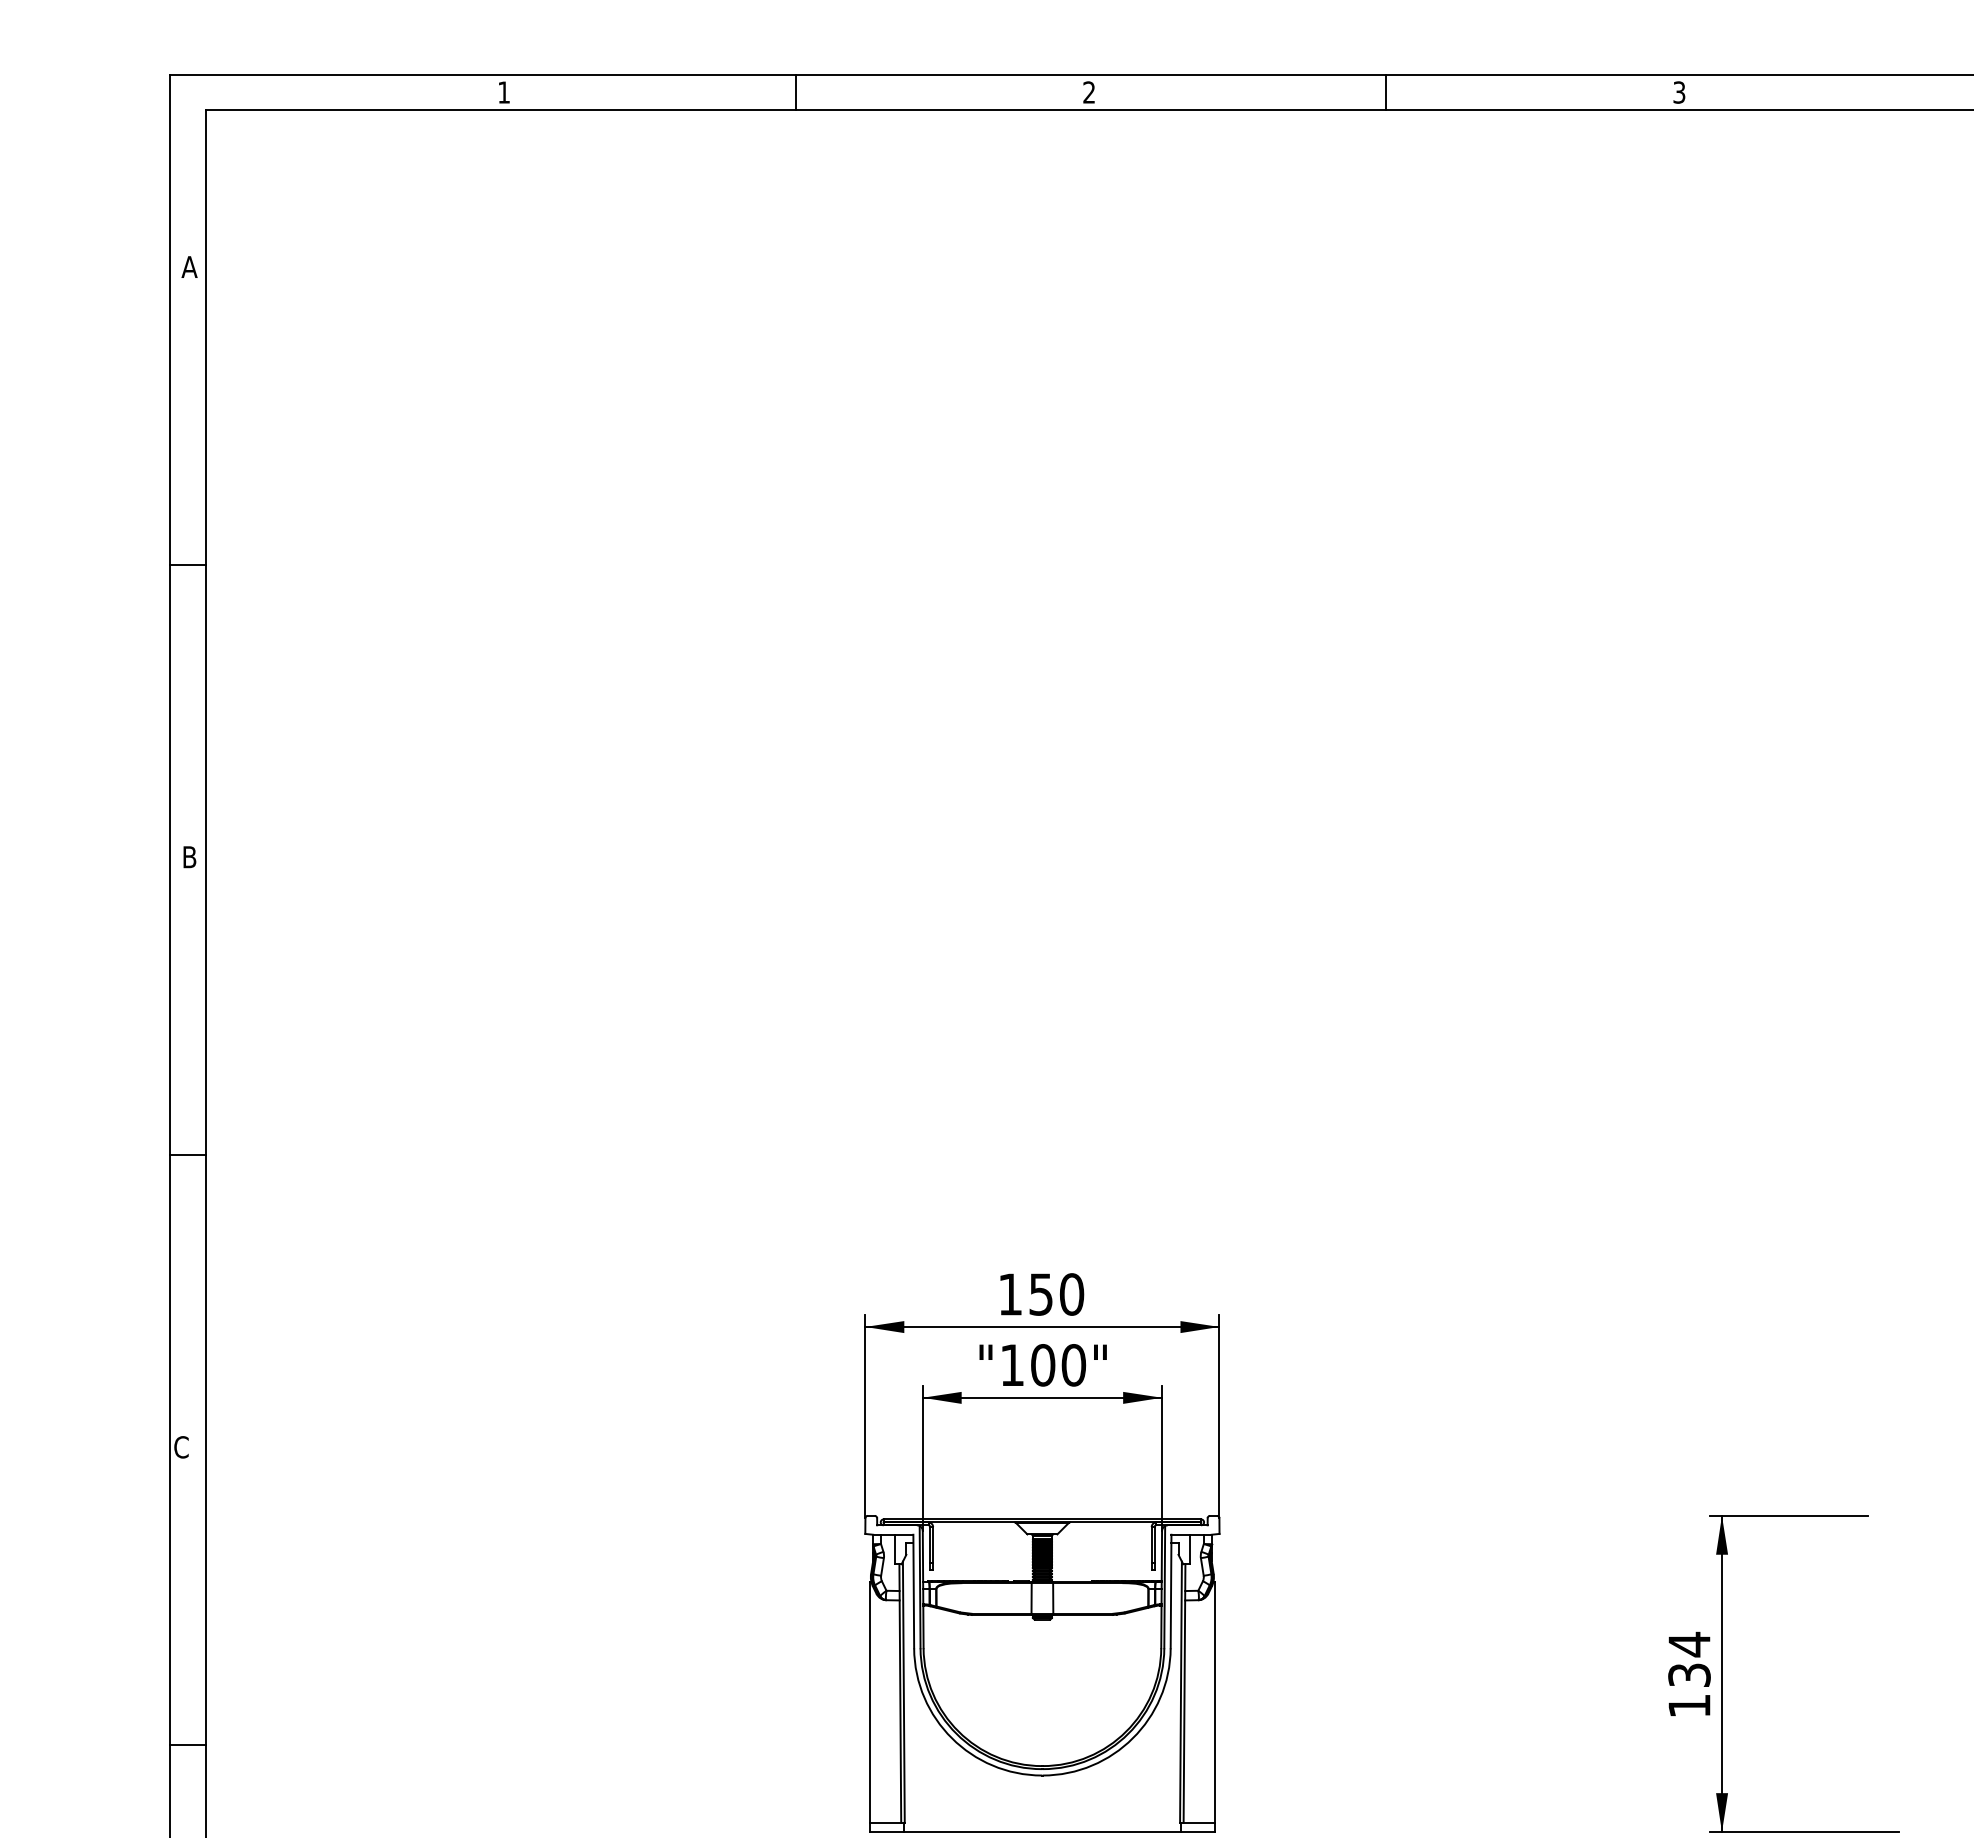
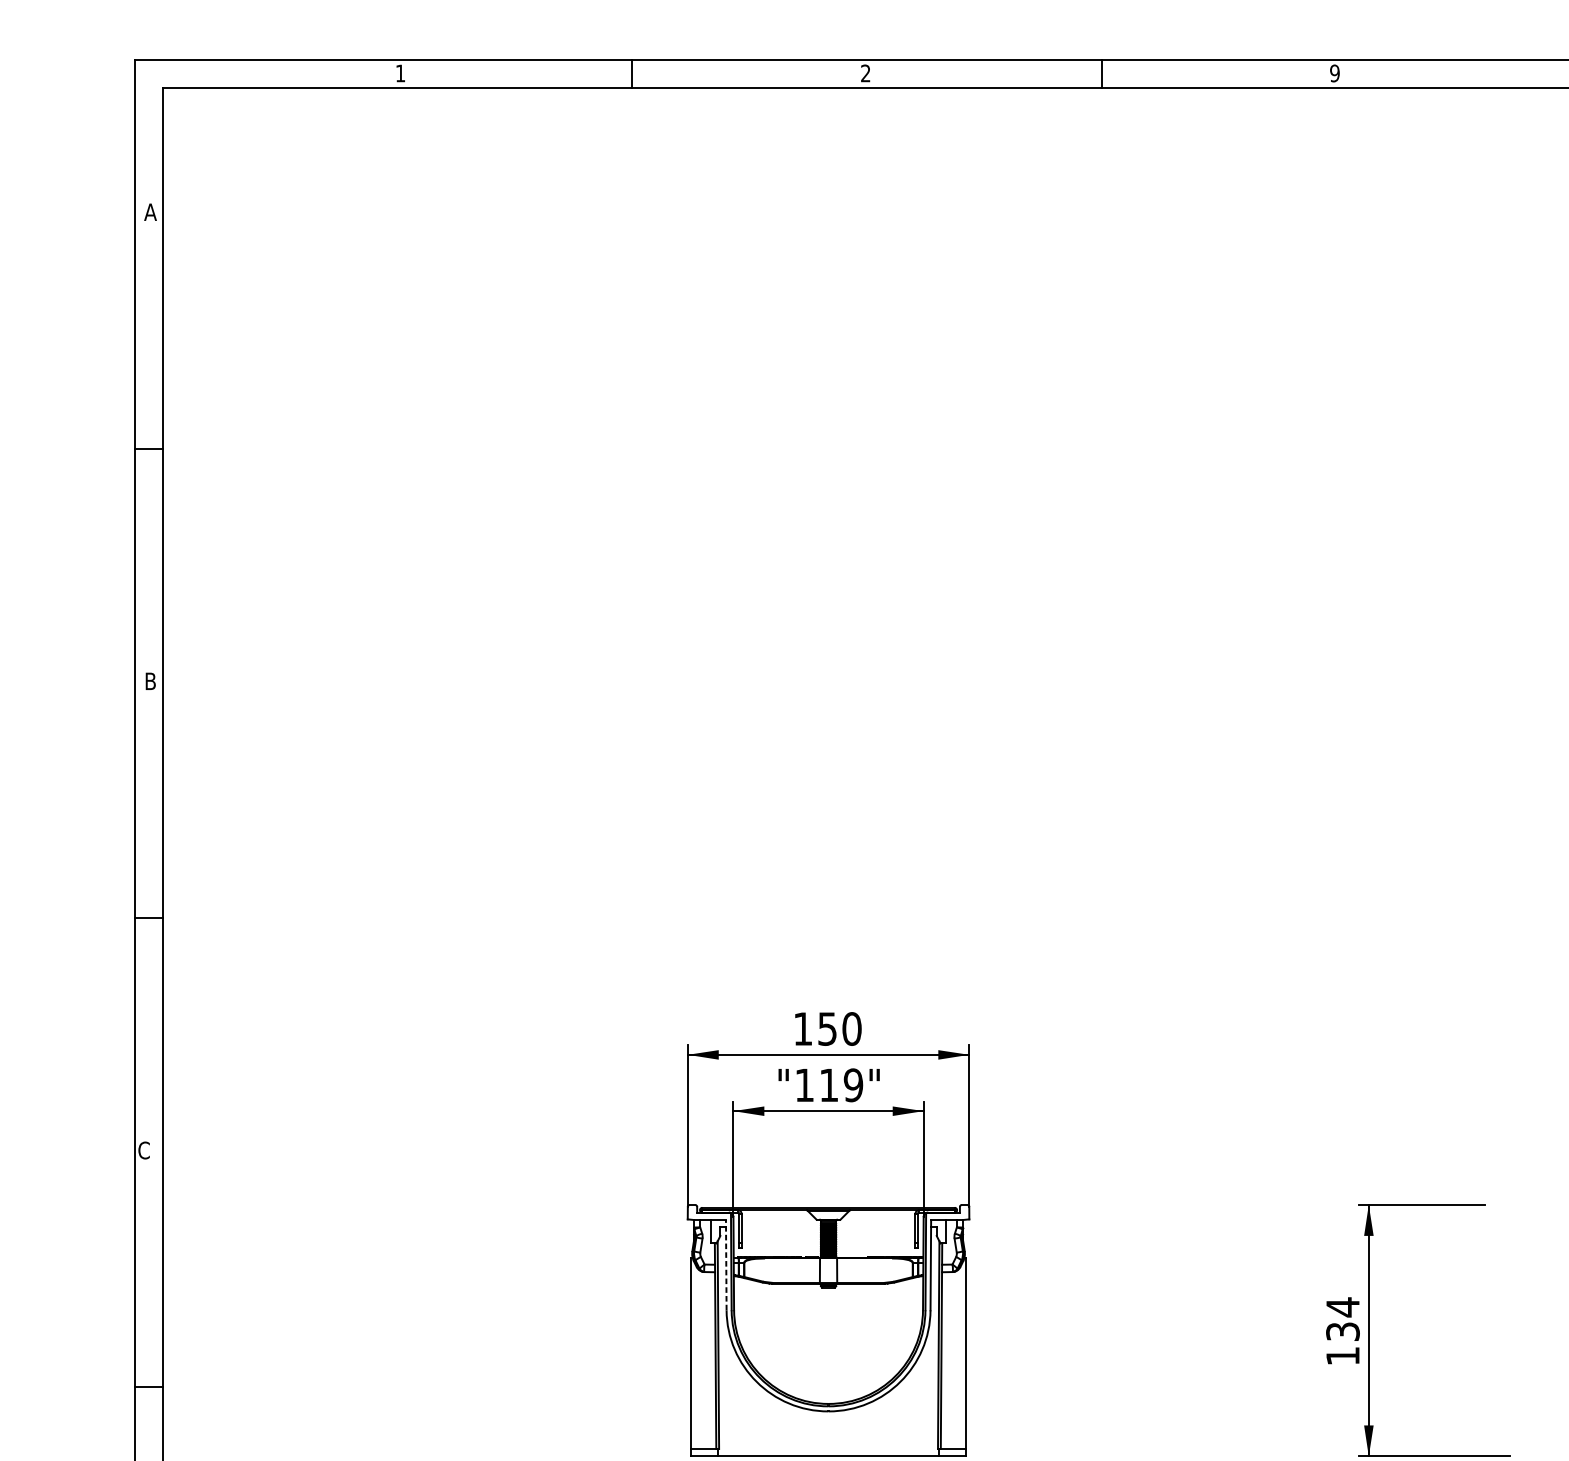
text: (1679, 92) -> (1335, 73), 3 -> 9
text: (1058, 1365) -> (841, 1085), "100" -> "119"
line: (913, 1591) -> (726, 1265), solid -> dashed

